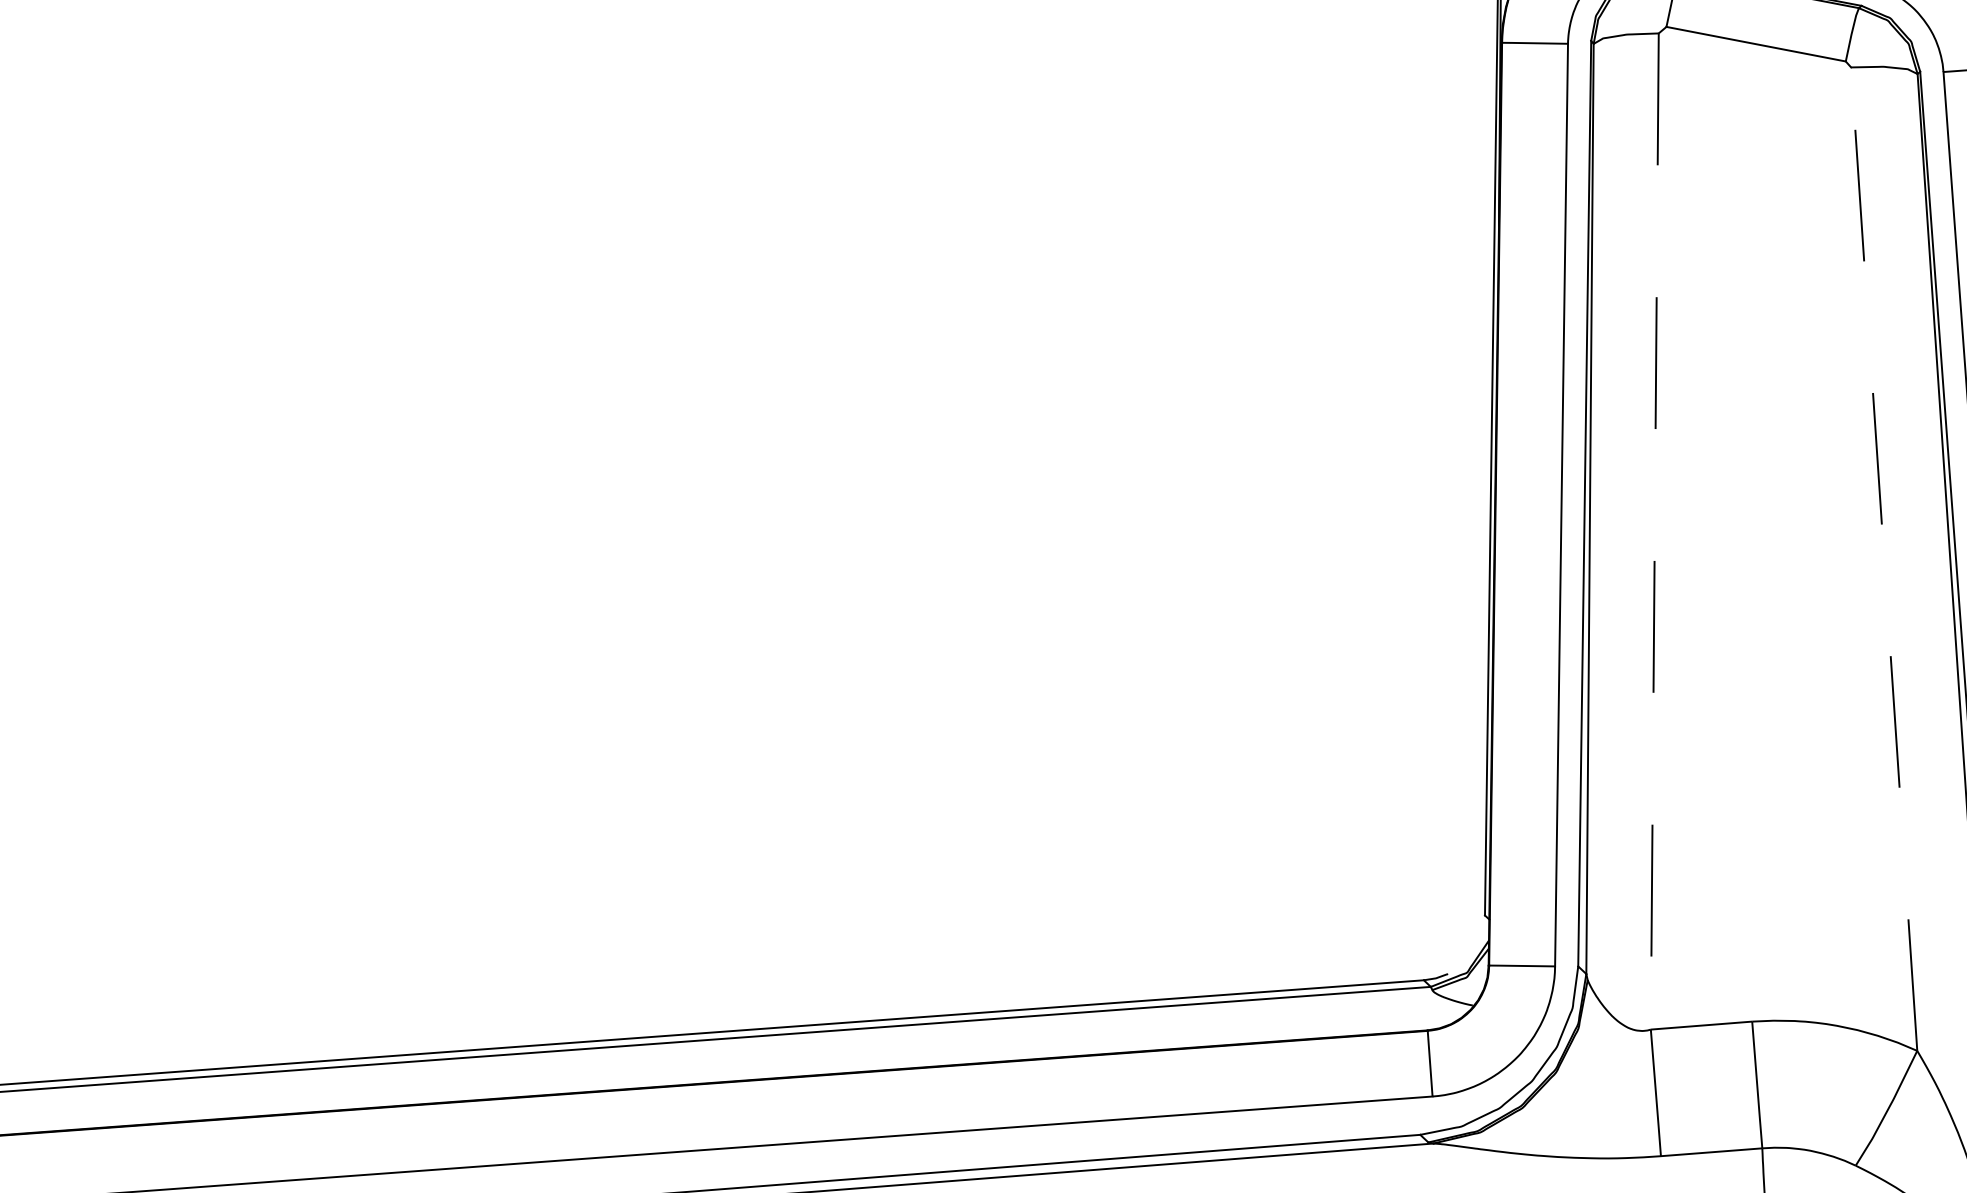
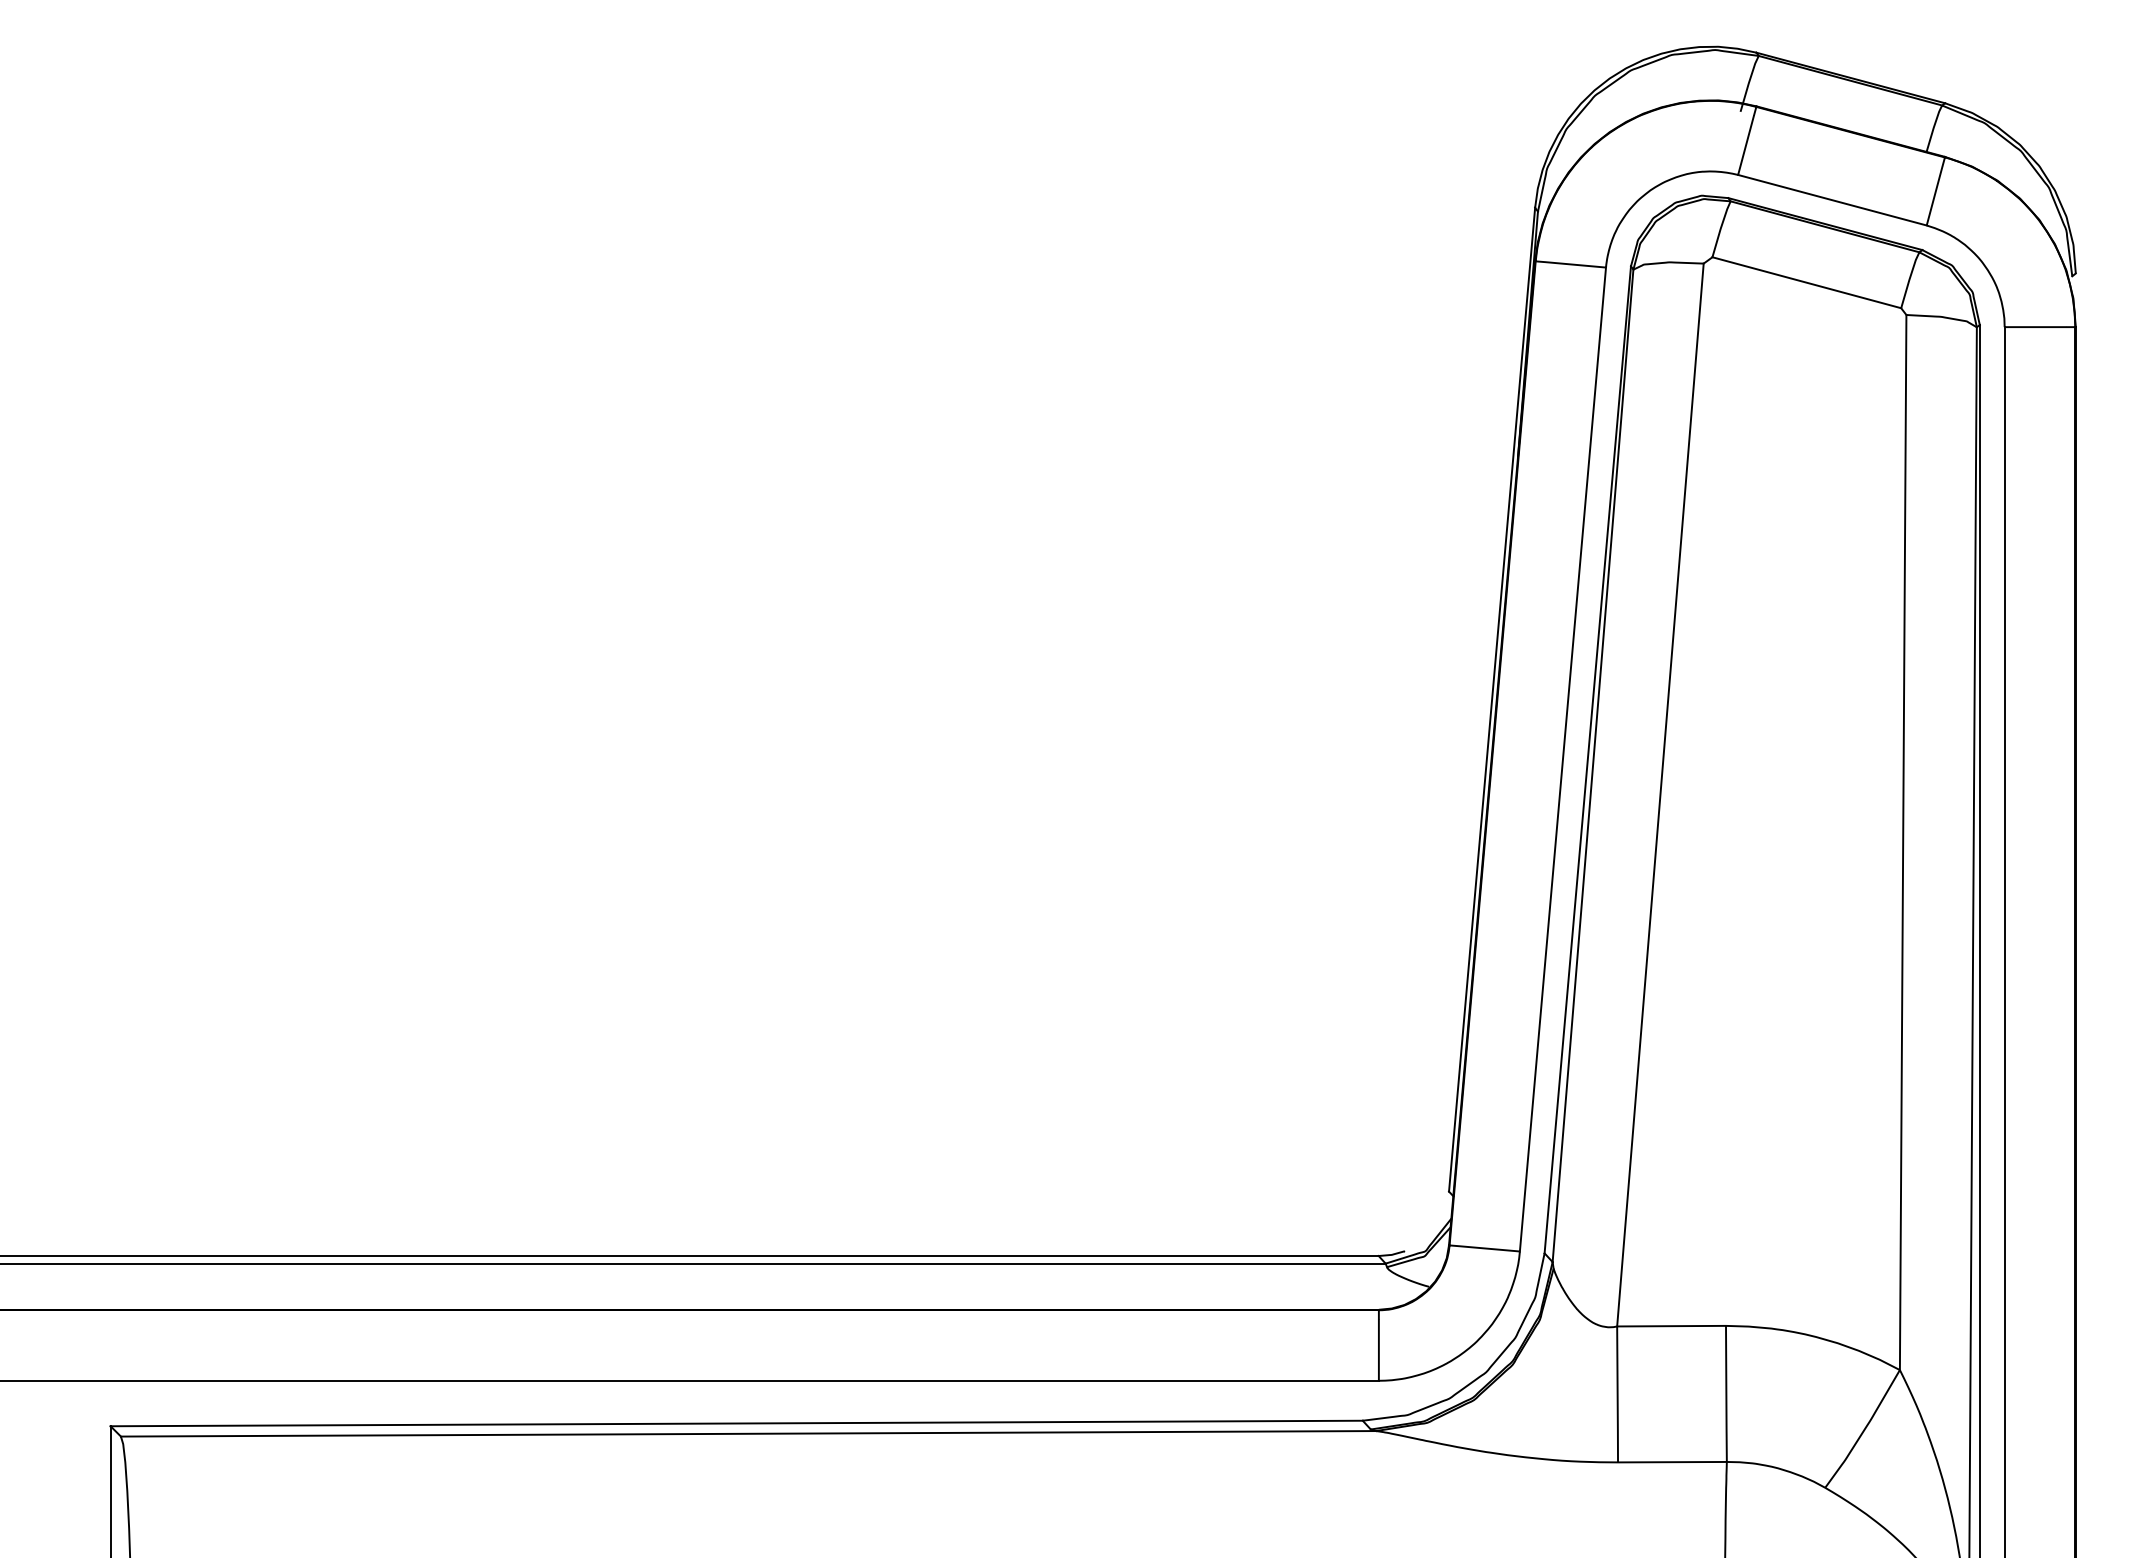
line: (1654, 531) -> (1660, 795), dashed -> solid
line: (1884, 559) -> (1903, 842), dashed -> solid

